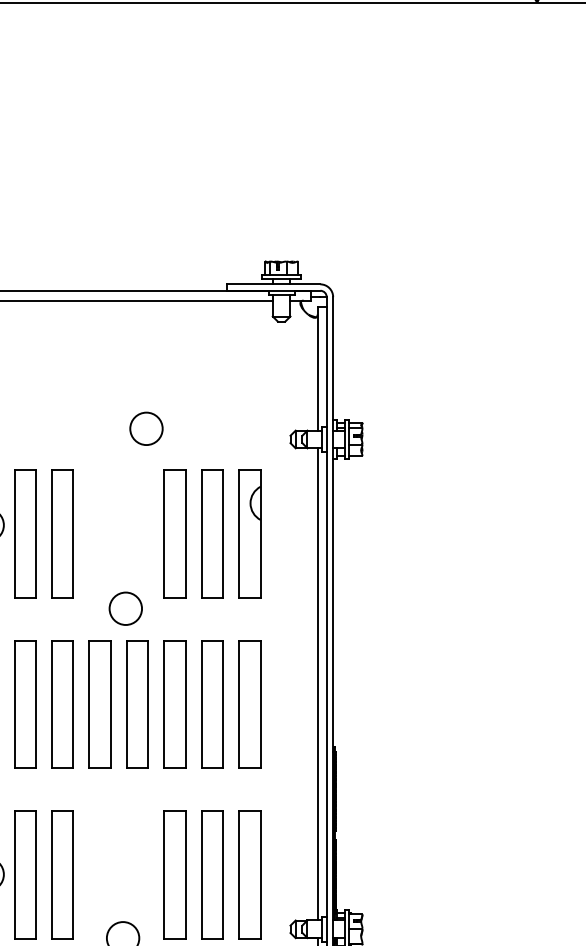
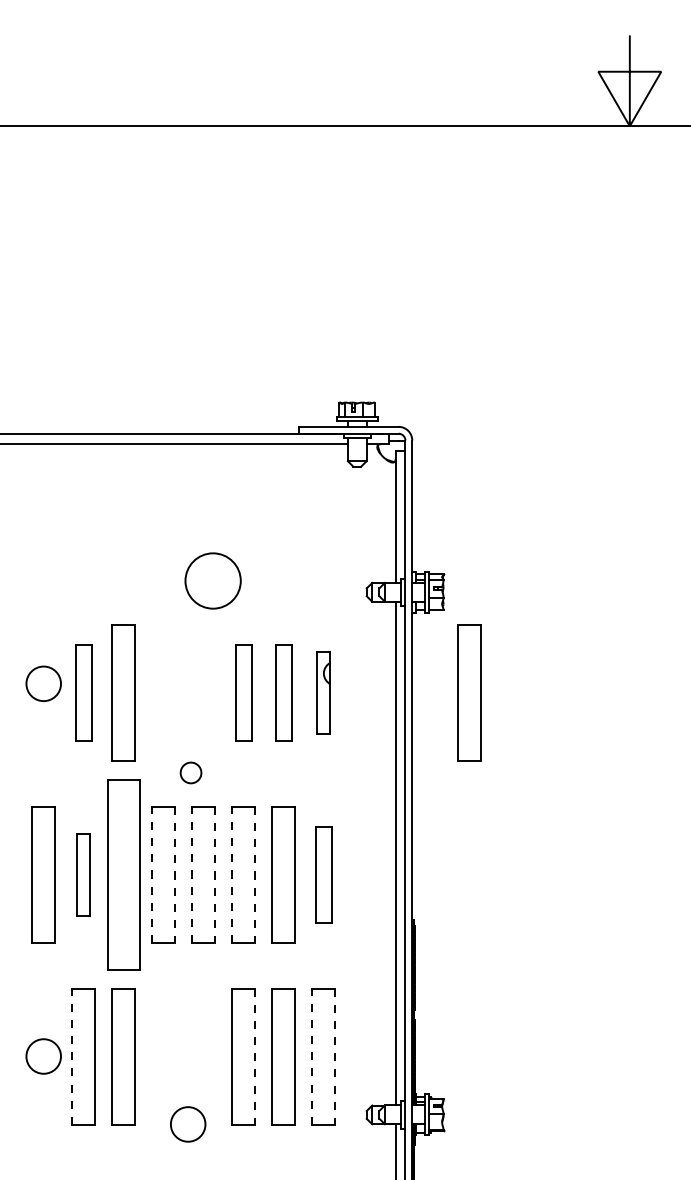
circle: (145, 428) -> (212, 580), size x1.6
part: (24, 533) -> (83, 692), size x0.7
part: (174, 533) -> (243, 692), size x0.7
part: (212, 533) -> (283, 692), size x0.7
part: (249, 533) -> (323, 692), size x0.6
part: (386, 533) -> (469, 692), added
circle: (125, 608) -> (190, 772), size x0.6
part: (24, 703) -> (83, 874), size x0.6
part: (62, 703) -> (123, 874), size x1.4
line: (89, 703) -> (152, 874), solid -> dashed
line: (127, 703) -> (192, 874), solid -> dashed
line: (164, 703) -> (232, 874), solid -> dashed
part: (249, 703) -> (323, 874), size x0.7
line: (111, 704) -> (175, 875), solid -> dashed
line: (148, 704) -> (215, 875), solid -> dashed
line: (186, 704) -> (255, 875), solid -> dashed
line: (14, 874) -> (72, 1056), solid -> dashed
line: (239, 874) -> (312, 1056), solid -> dashed
line: (186, 875) -> (255, 1057), solid -> dashed
line: (261, 875) -> (335, 1057), solid -> dashed

